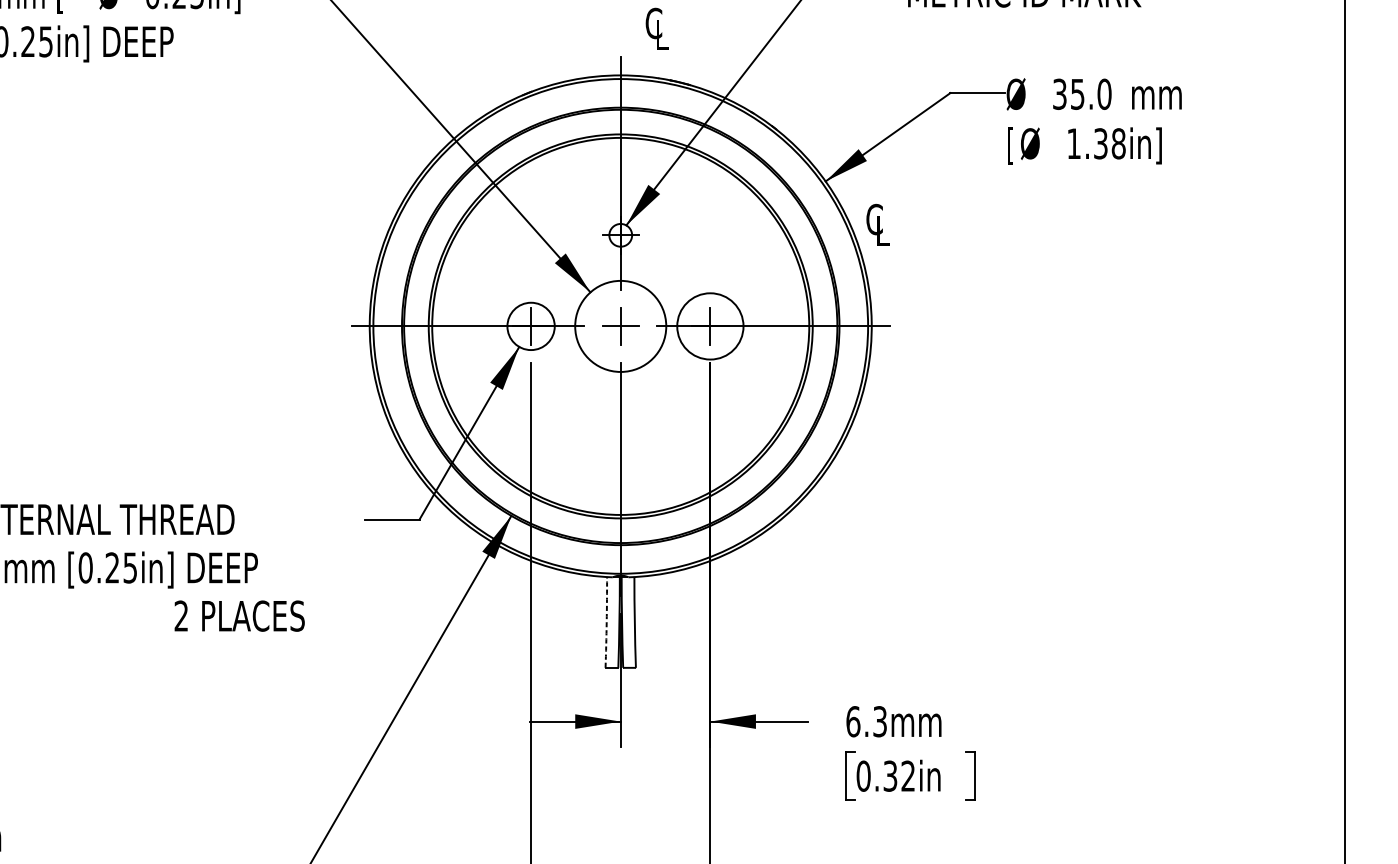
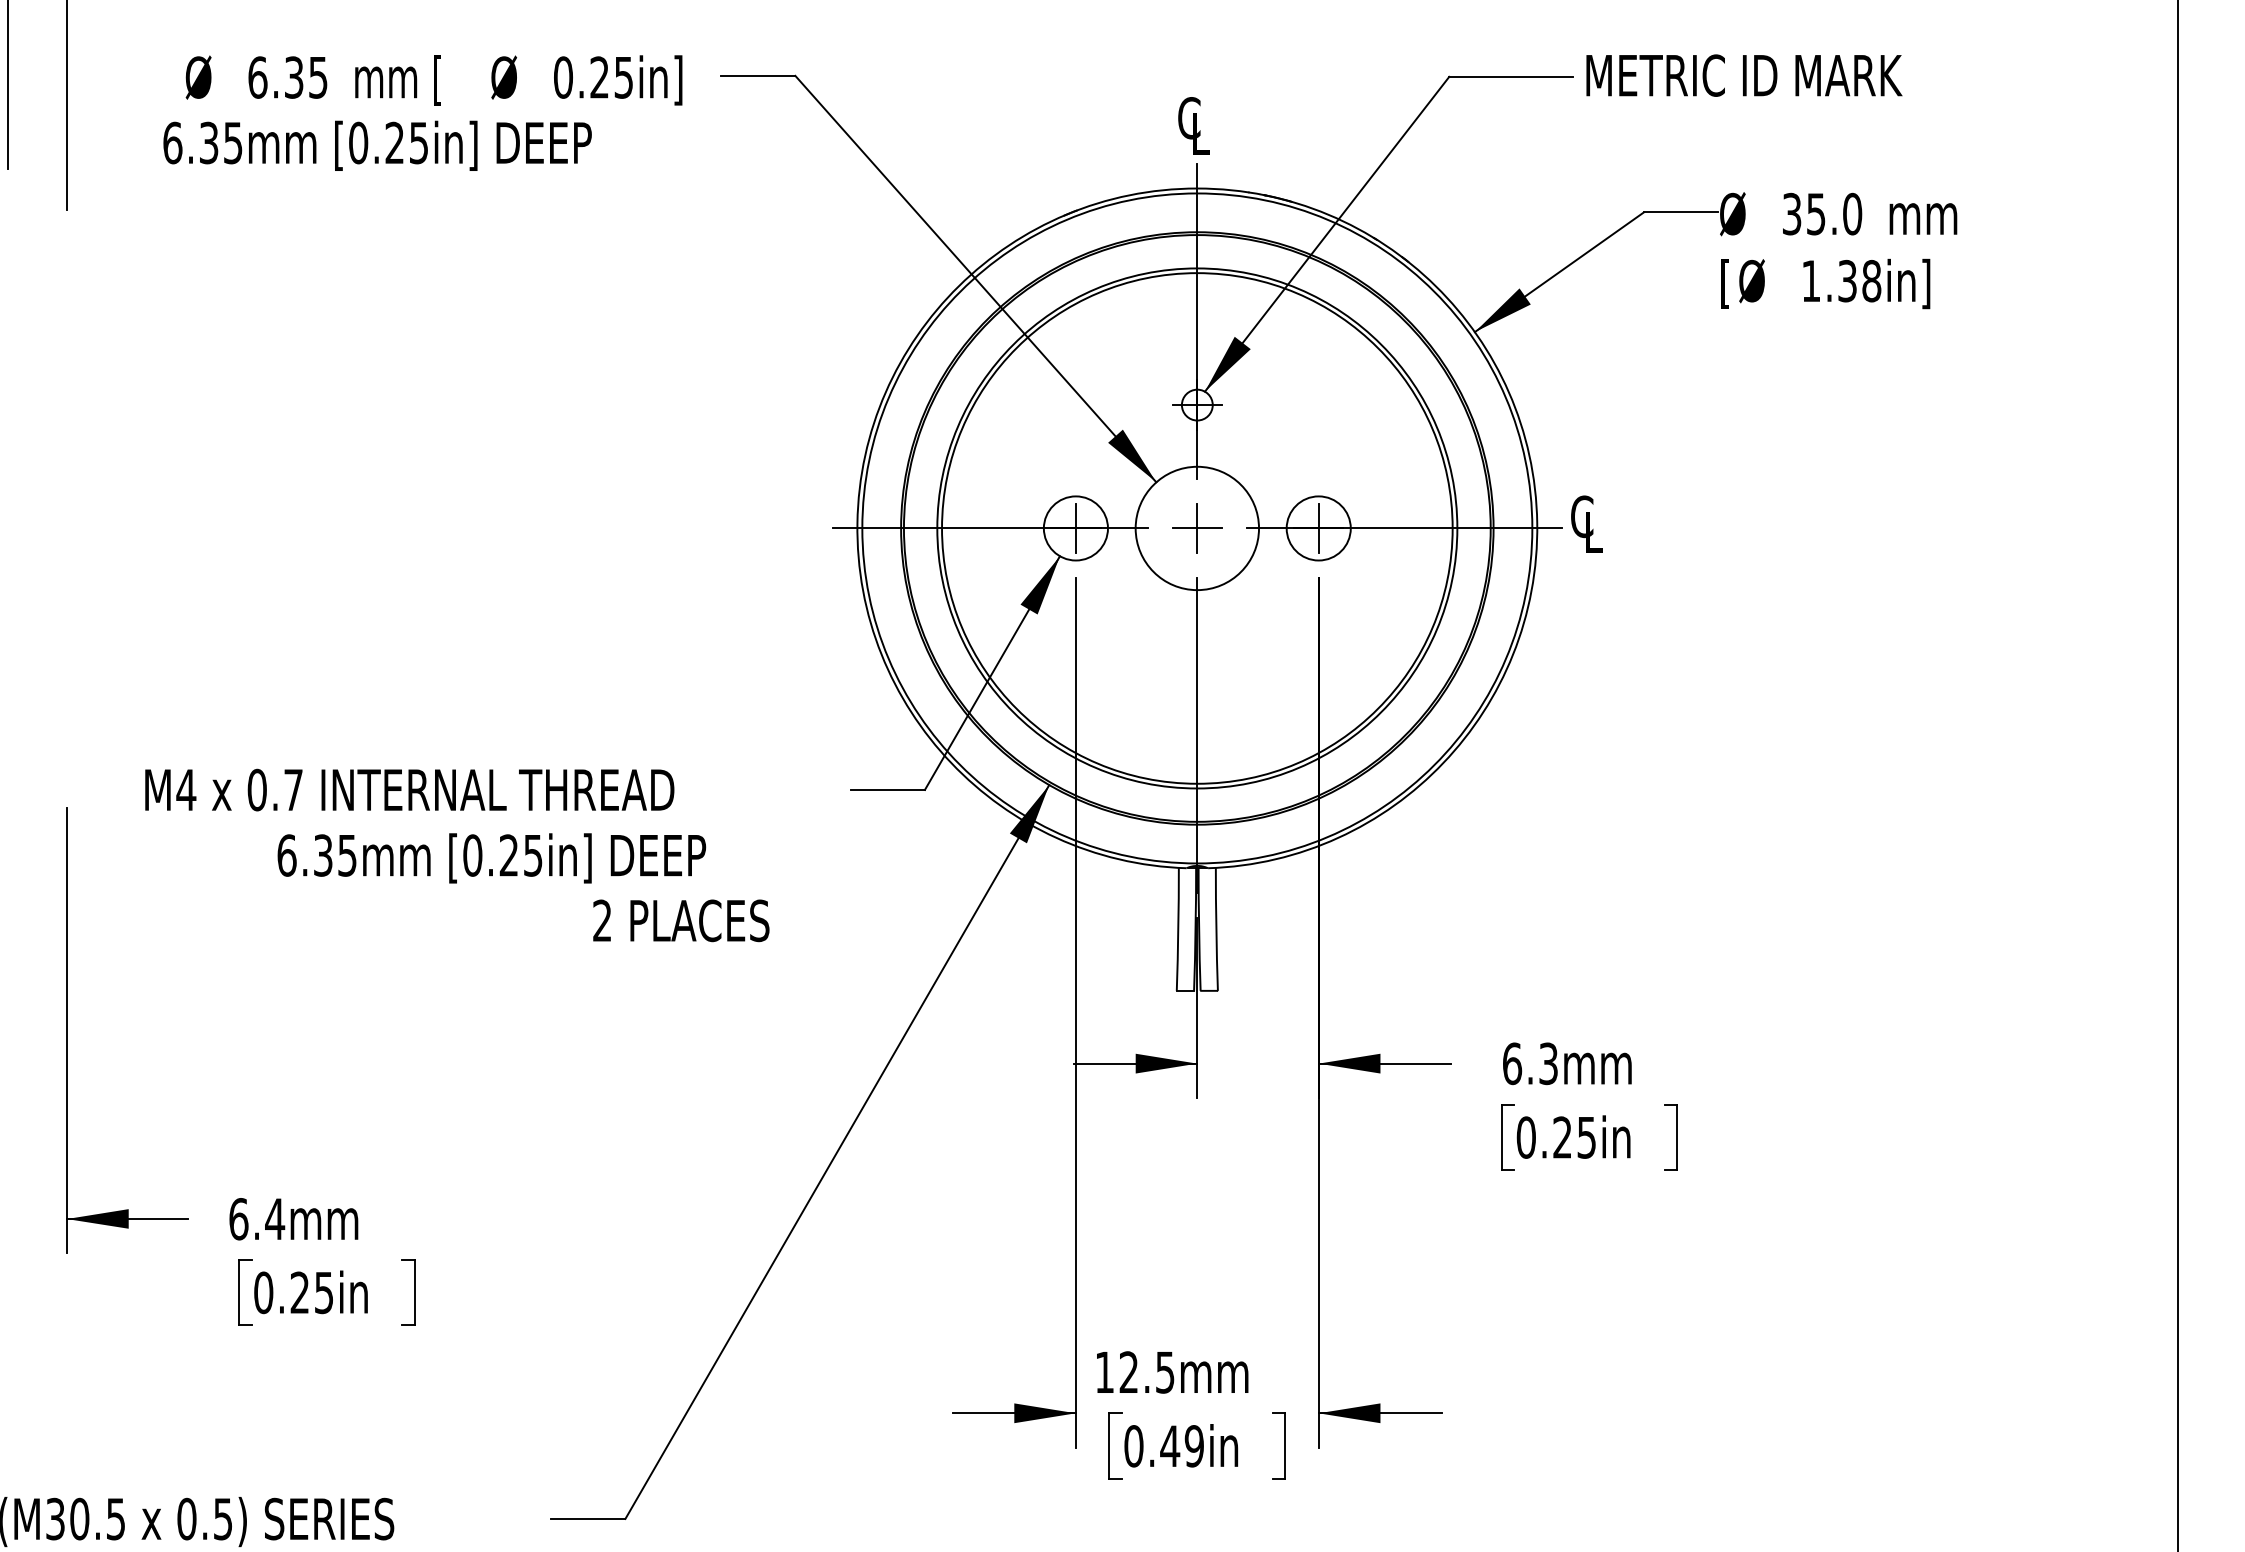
text: (657, 28) -> (1193, 125), moved
text: (877, 224) -> (1586, 523), moved
circle: (710, 326) -> (1318, 528), size x0.71
arc: (606, 622) -> (1178, 929), dashed -> solid
text: (899, 776) -> (1574, 1137), 0.32in -> 0.25in

